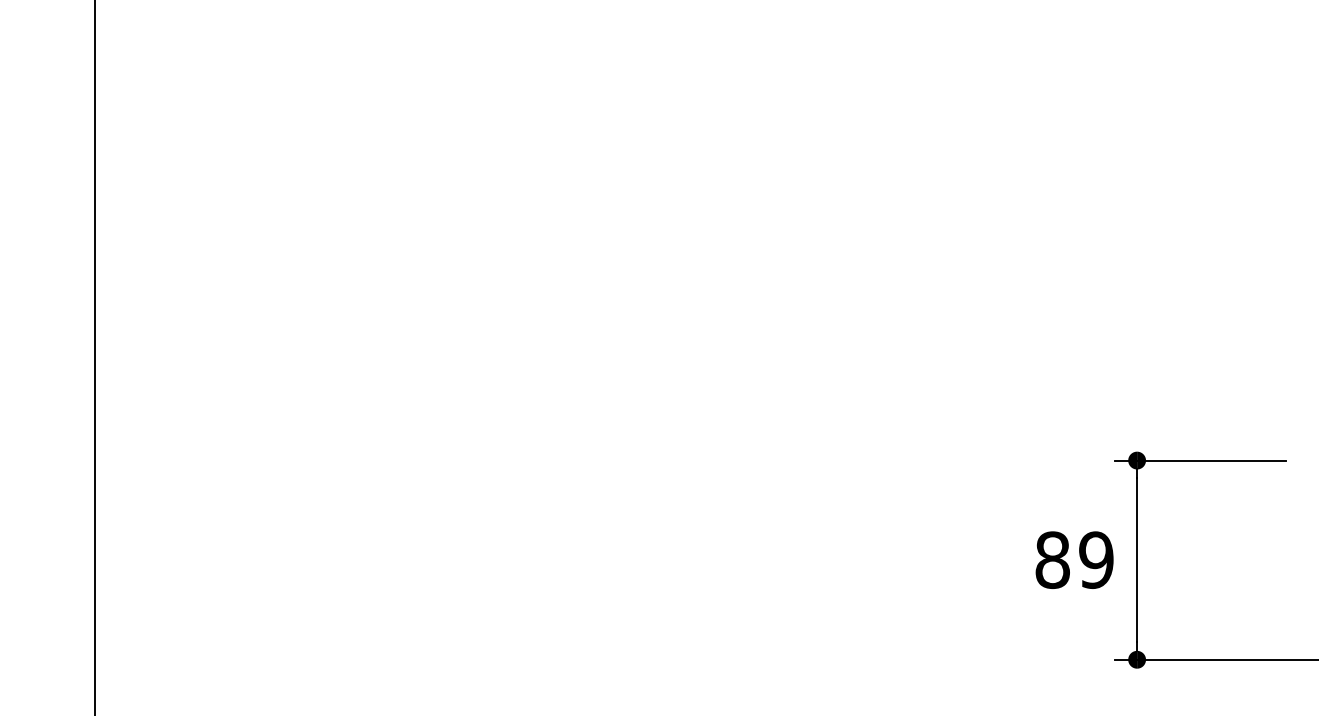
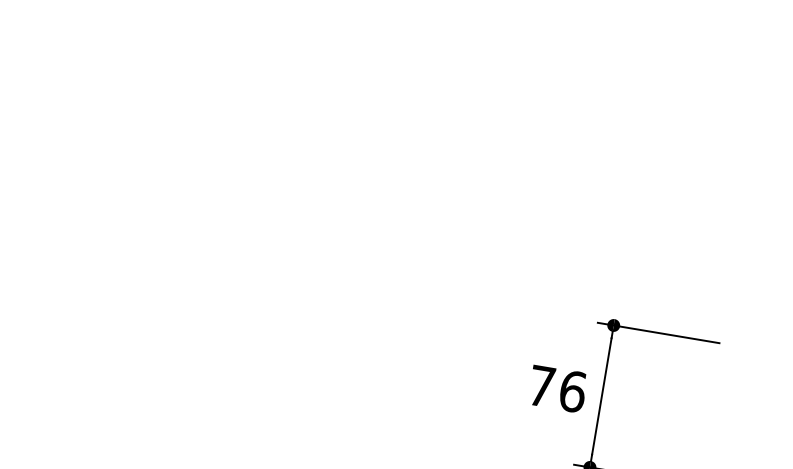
text: (1074, 560) -> (557, 389), 89 -> 76

